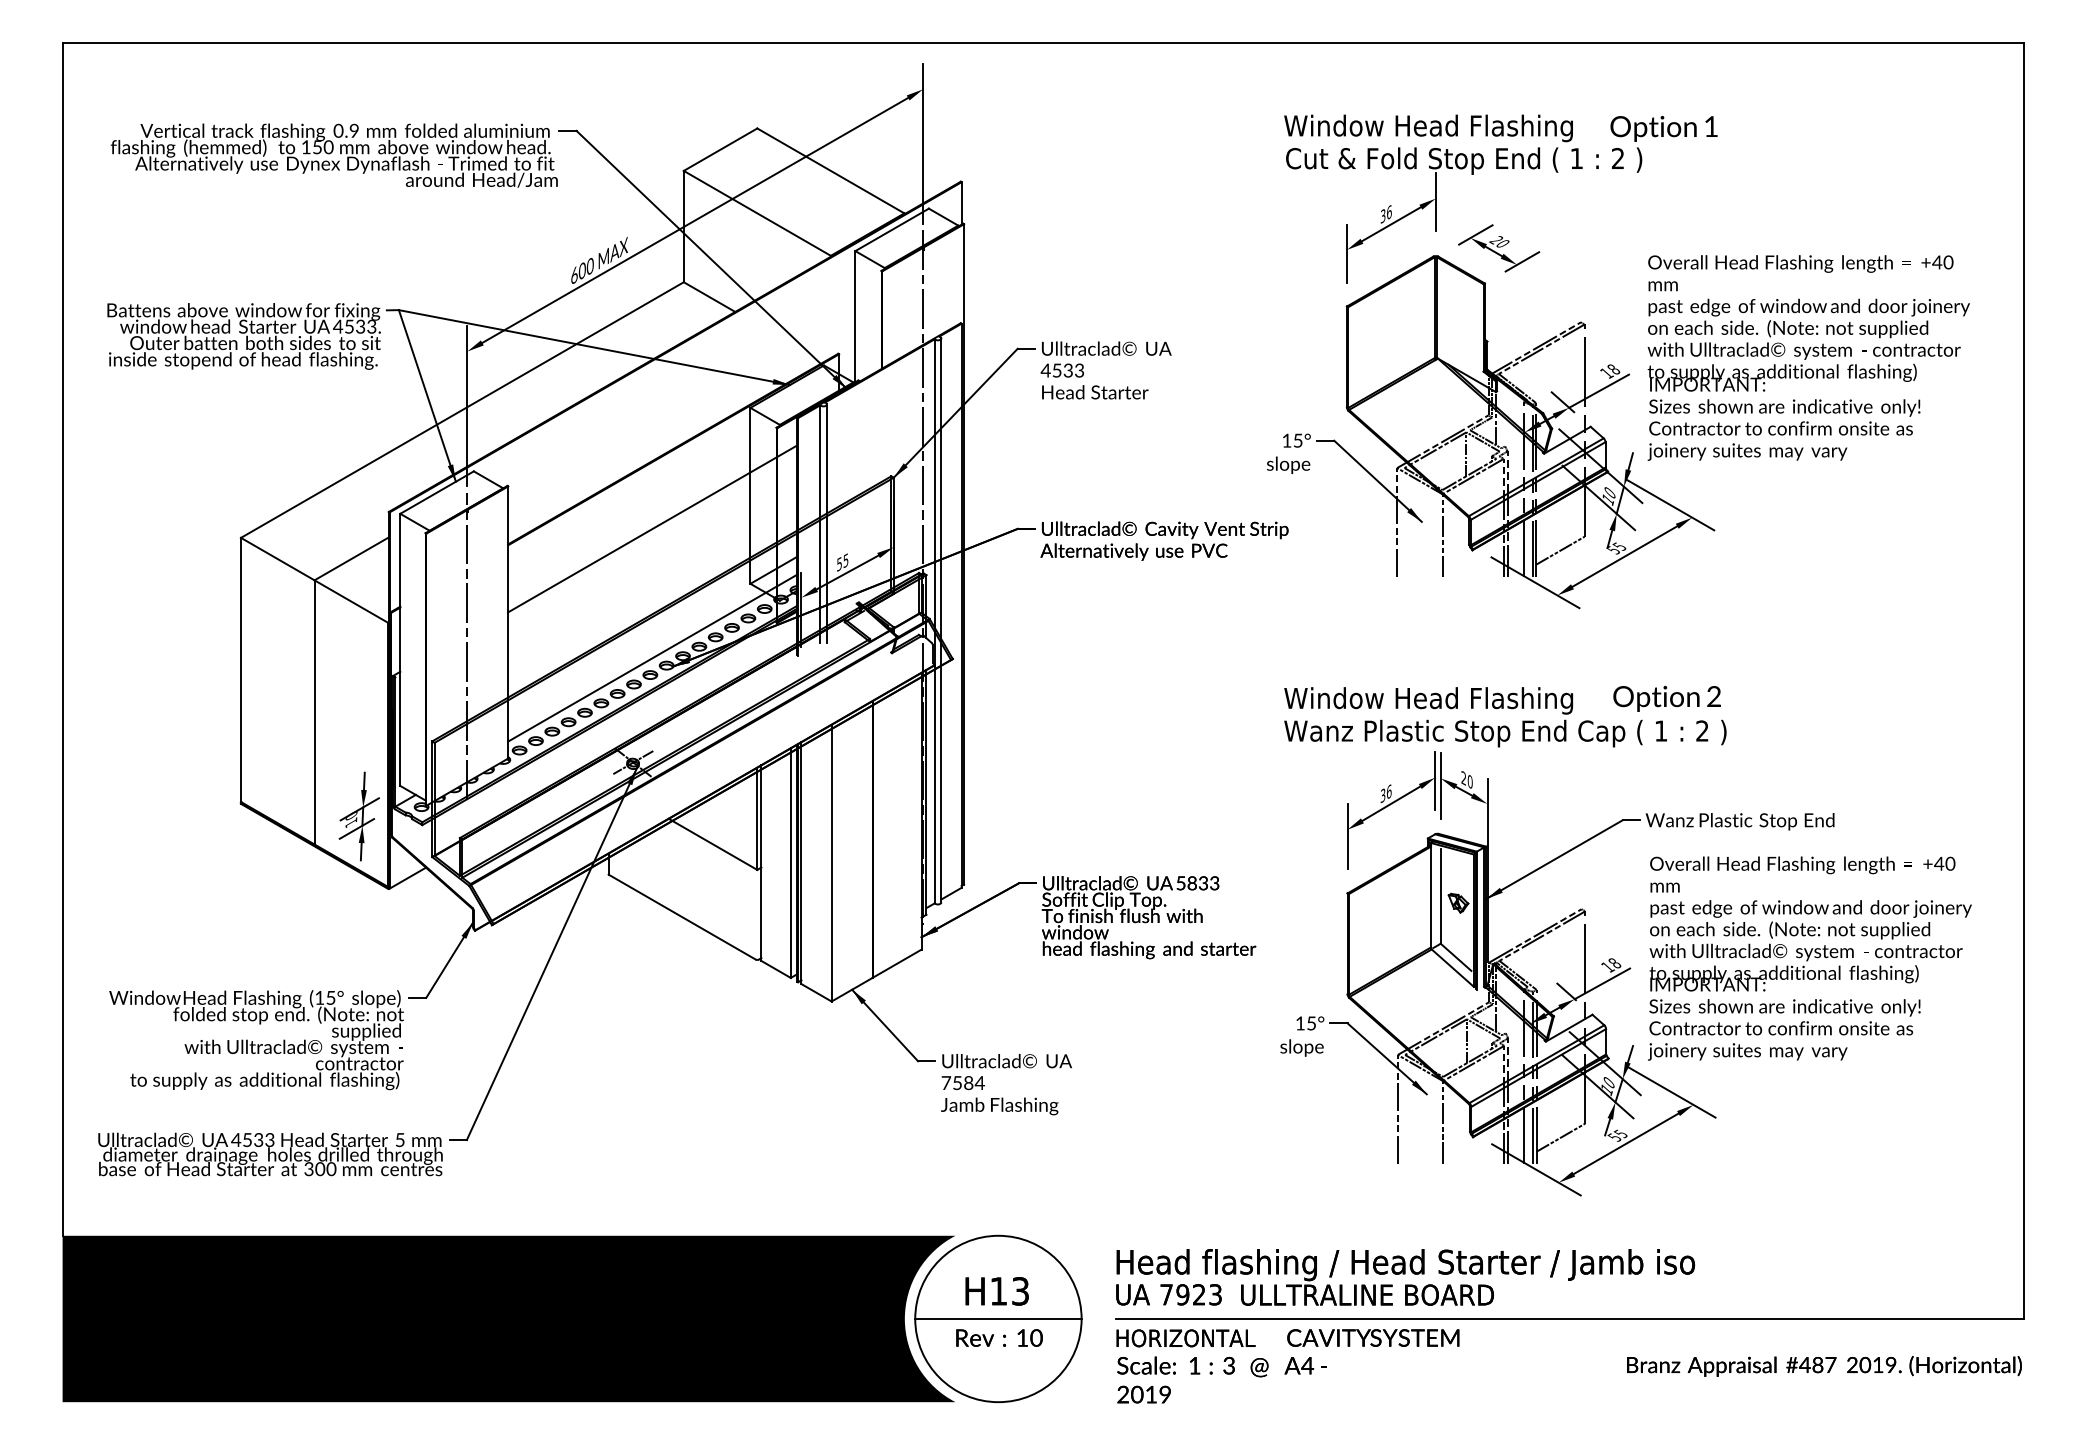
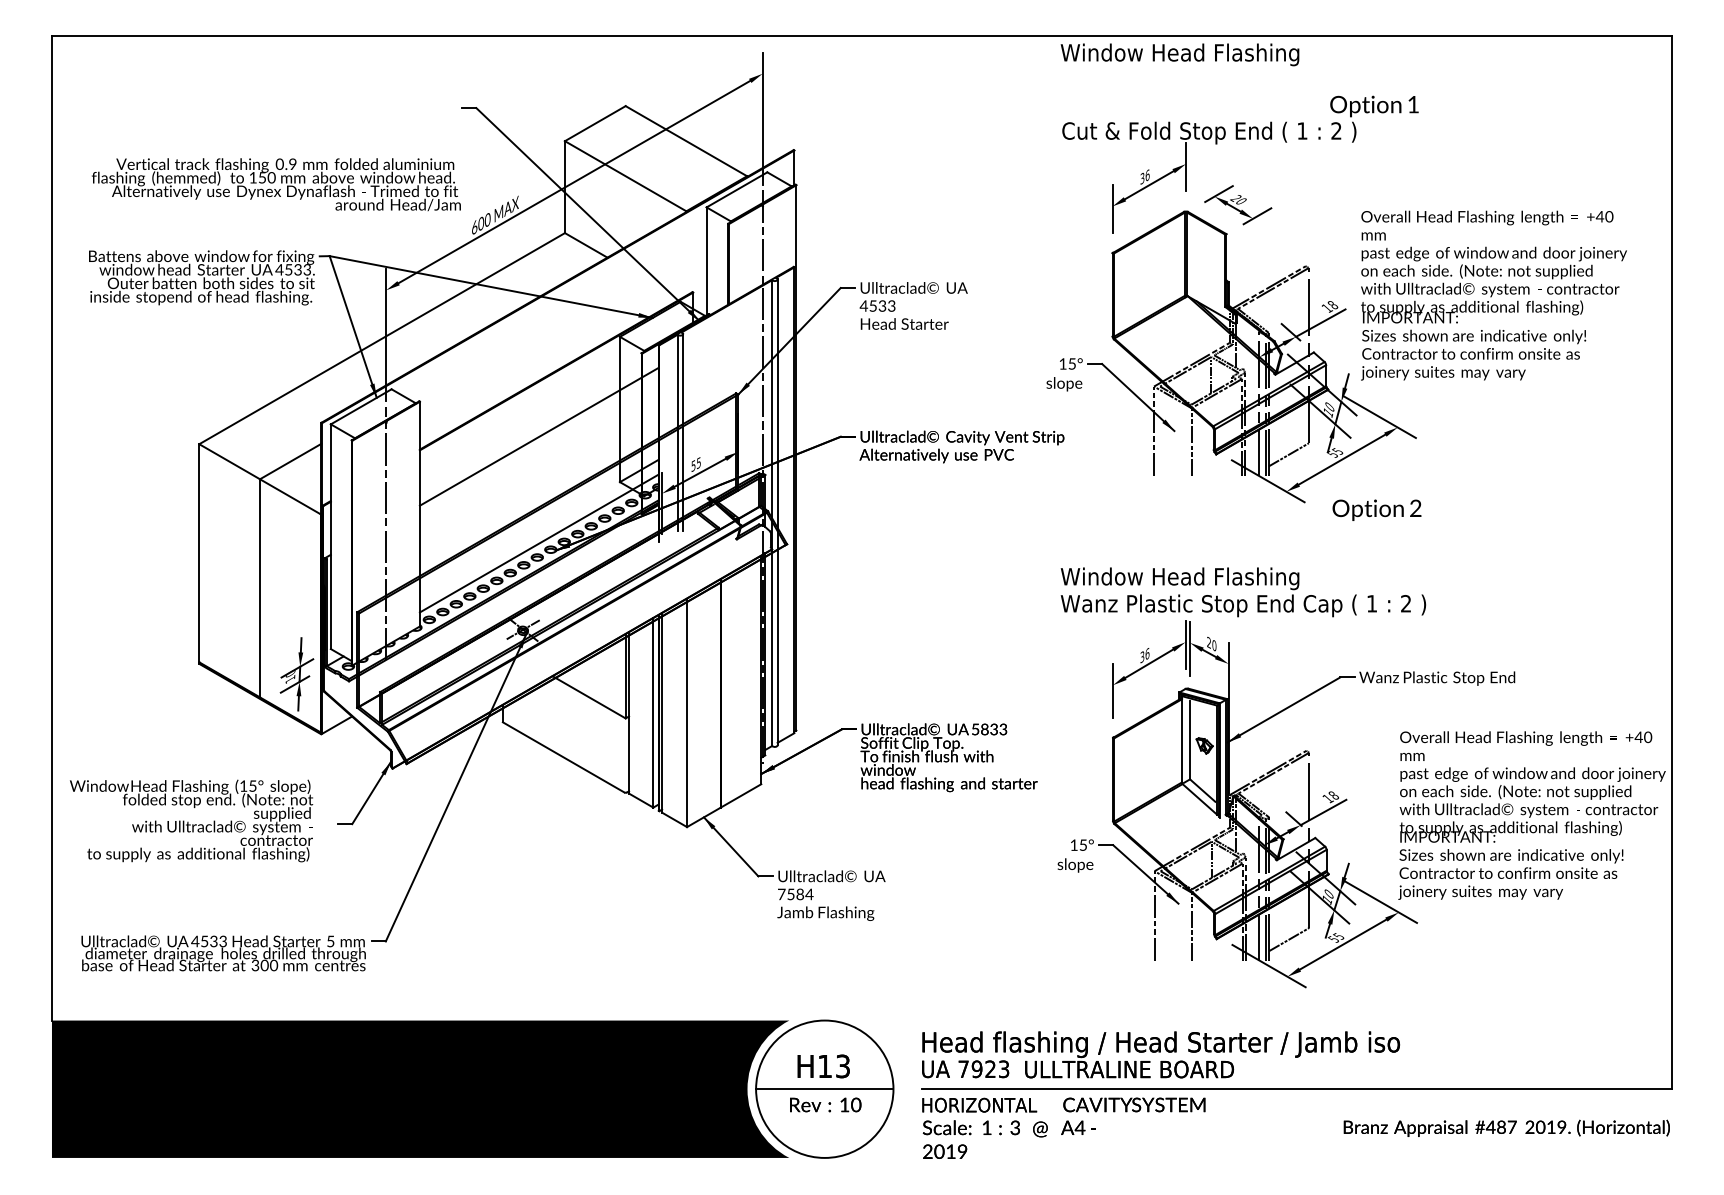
text: (1428, 128) -> (1179, 54), moved
text: (333, 155) -> (275, 184), moved
text: (1666, 698) -> (1376, 509), moved
text: (1809, 958) -> (1531, 815), moved
text: (256, 1040) -> (191, 821), moved

